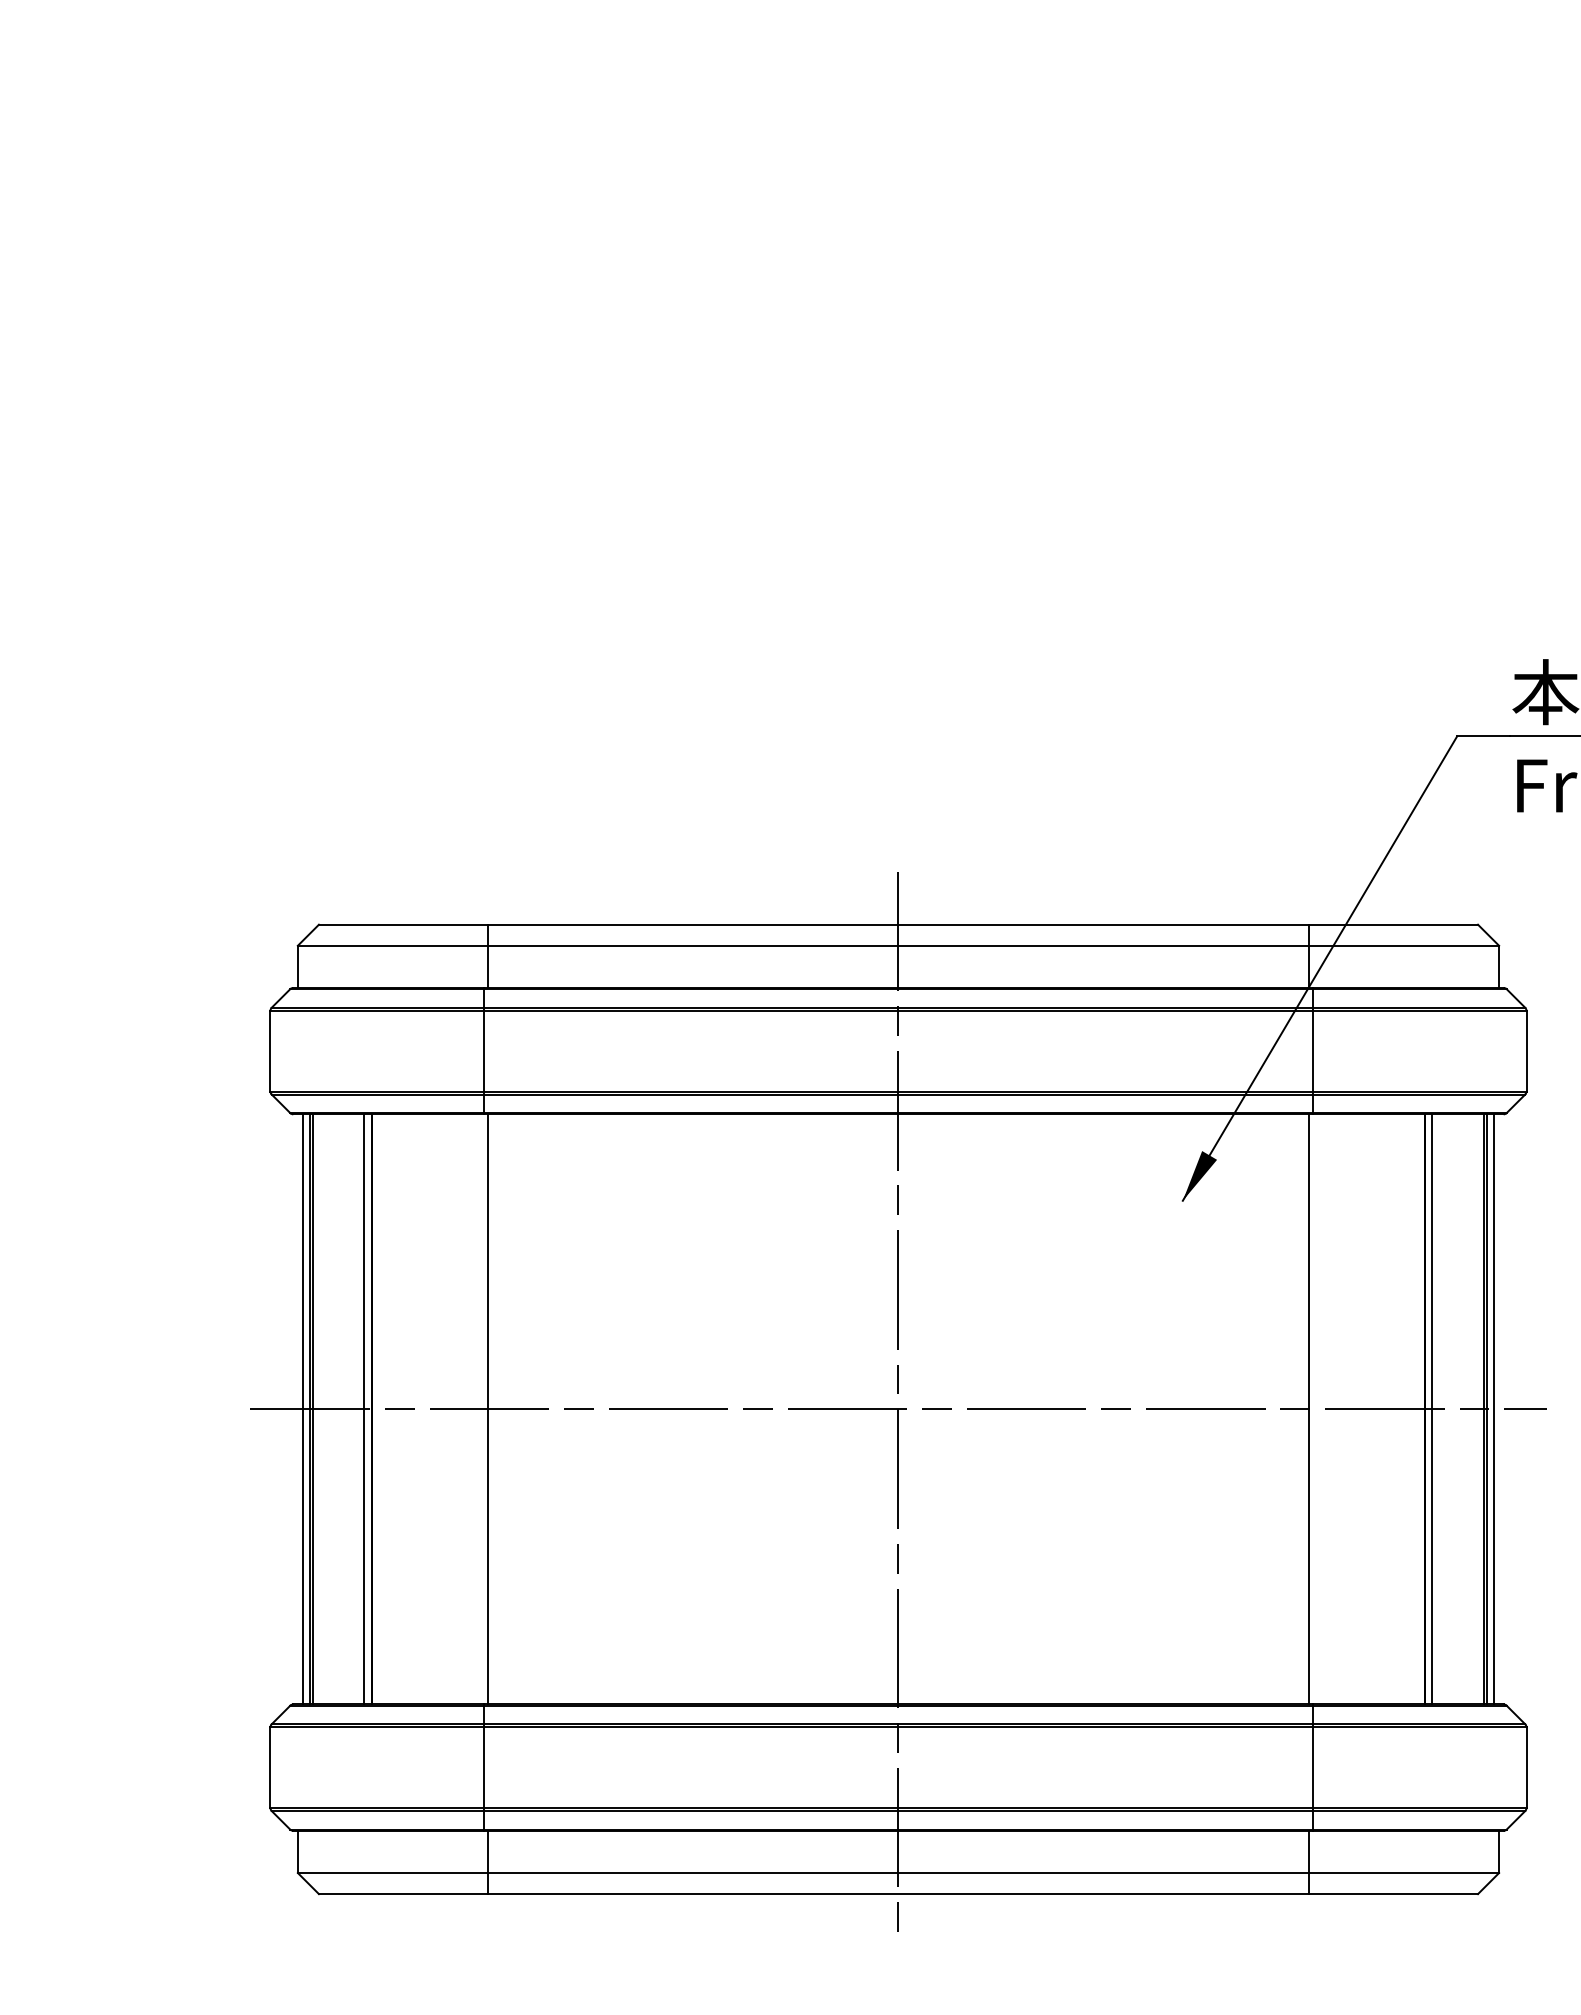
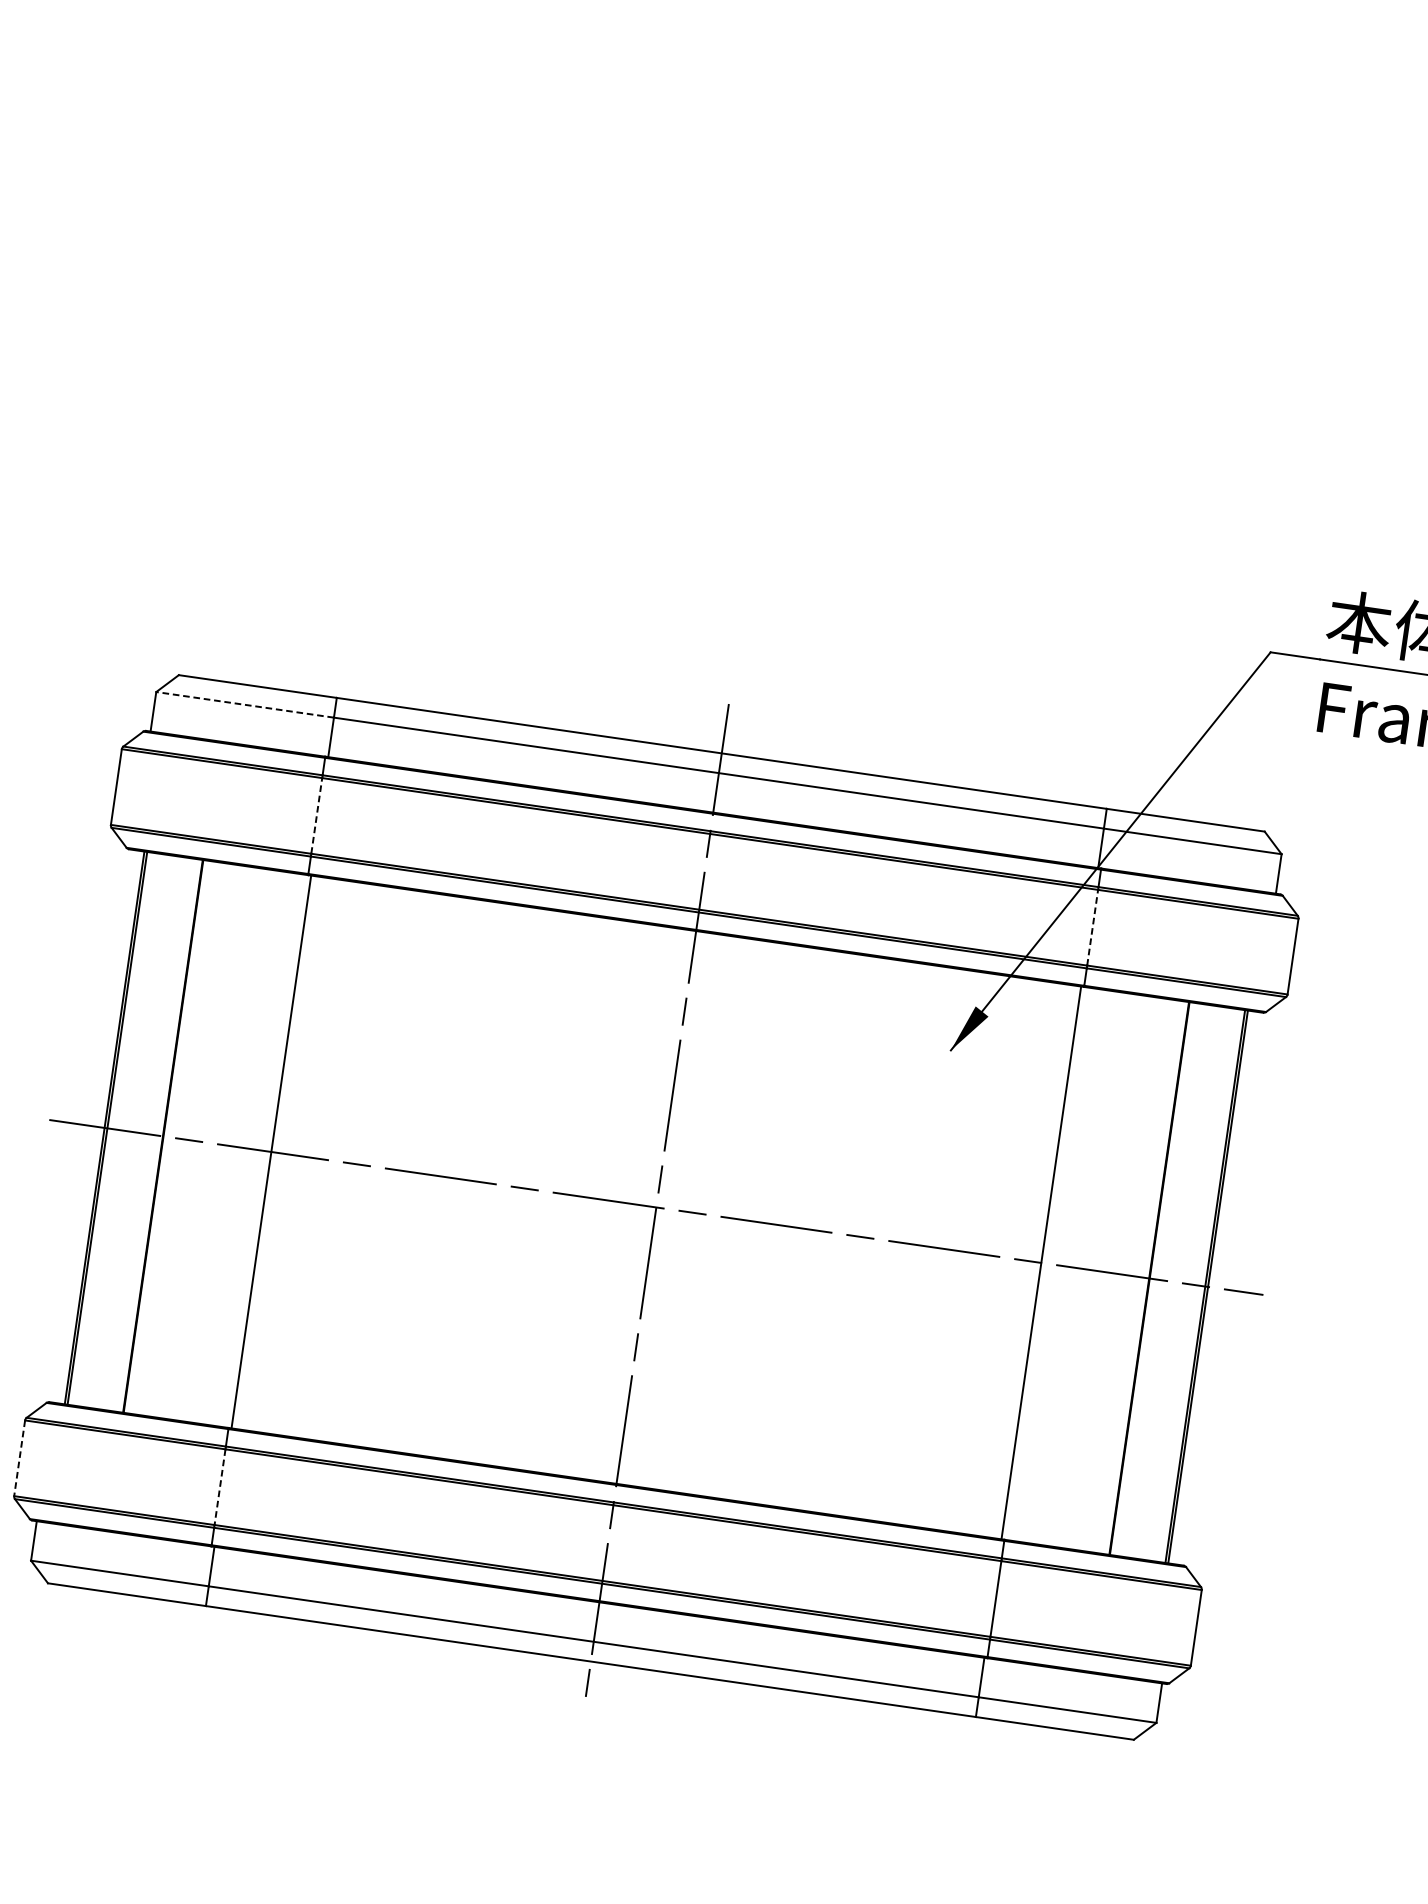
line: (392, 945) -> (244, 704), solid -> dashed
line: (484, 1050) -> (316, 815), solid -> dashed
line: (1312, 1050) -> (1092, 927), solid -> dashed
line: (303, 1409) -> (98, 1127), removed
line: (364, 1409) -> (156, 1135), removed
line: (1432, 1409) -> (1156, 1279), removed
line: (1493, 1409) -> (1213, 1287), removed
line: (270, 1768) -> (19, 1459), solid -> dashed
line: (484, 1768) -> (220, 1487), solid -> dashed

